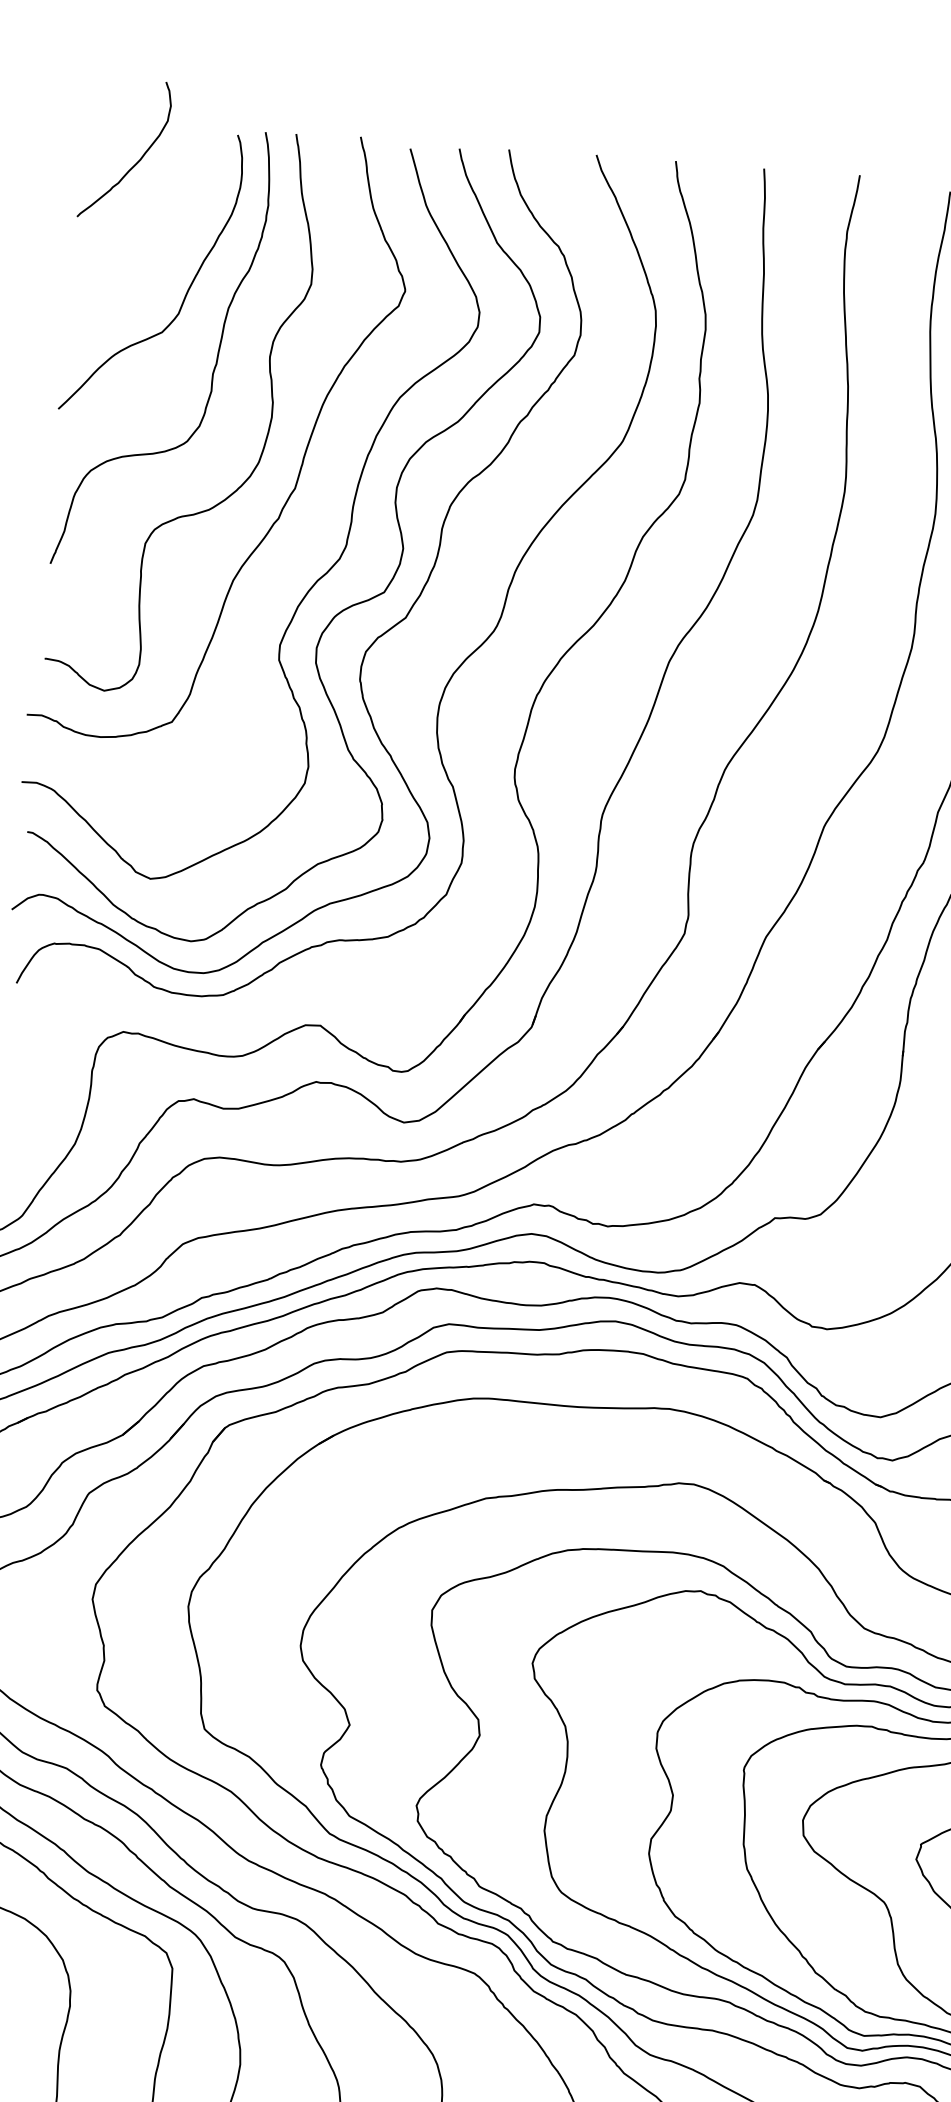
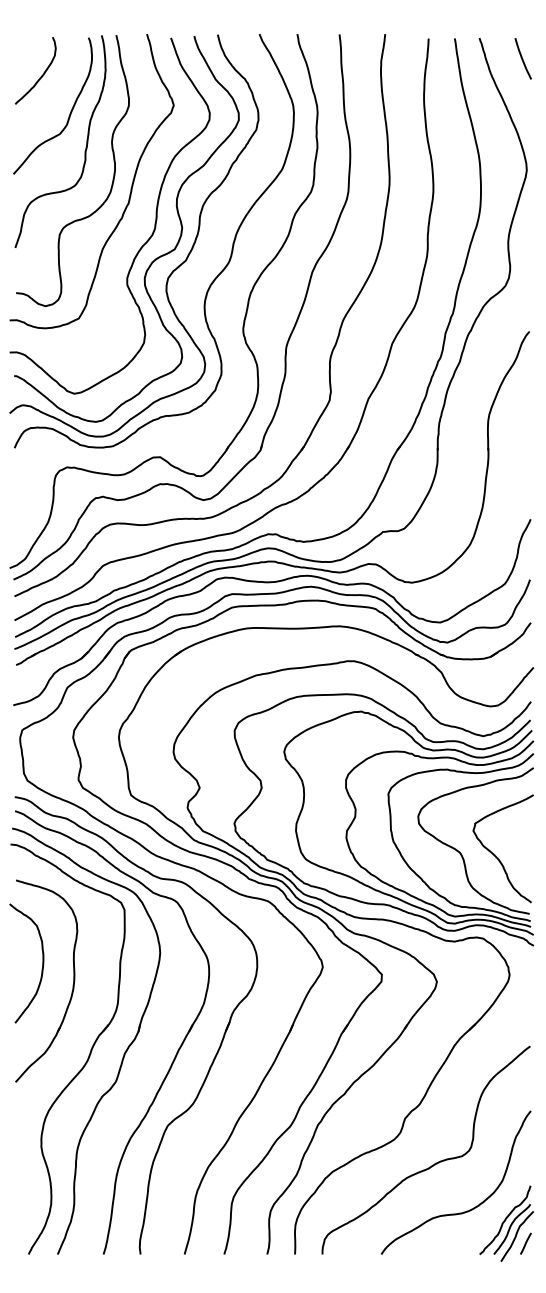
curve: (136, 160) -> (41, 75), moved

